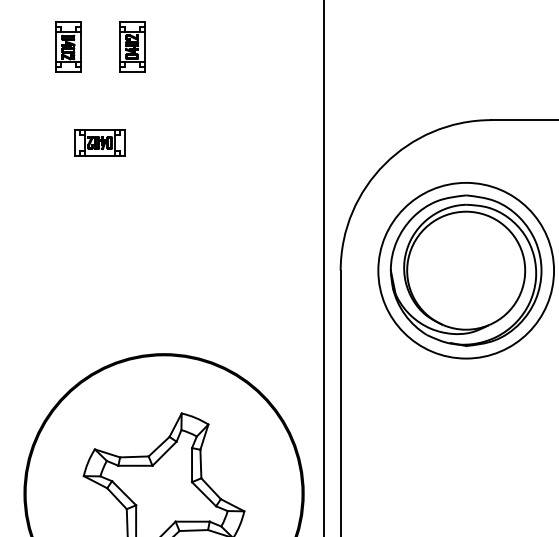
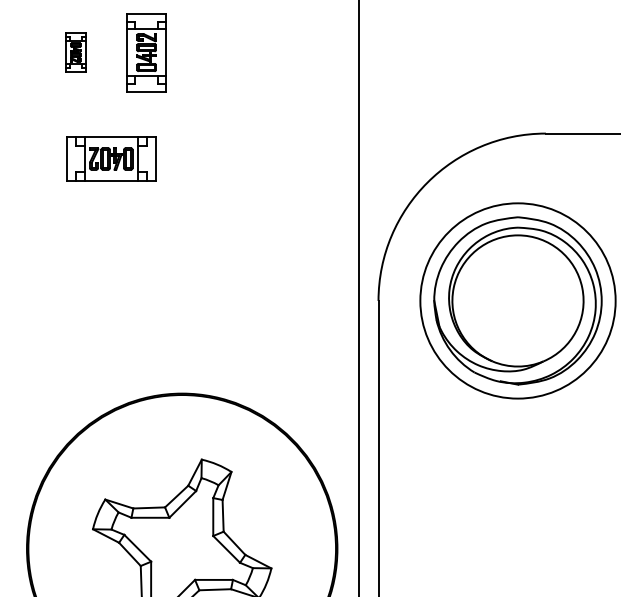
part: (68, 46) -> (75, 51), size x0.7
part: (132, 46) -> (147, 51), size x1.4
part: (99, 142) -> (110, 158), size x1.6

